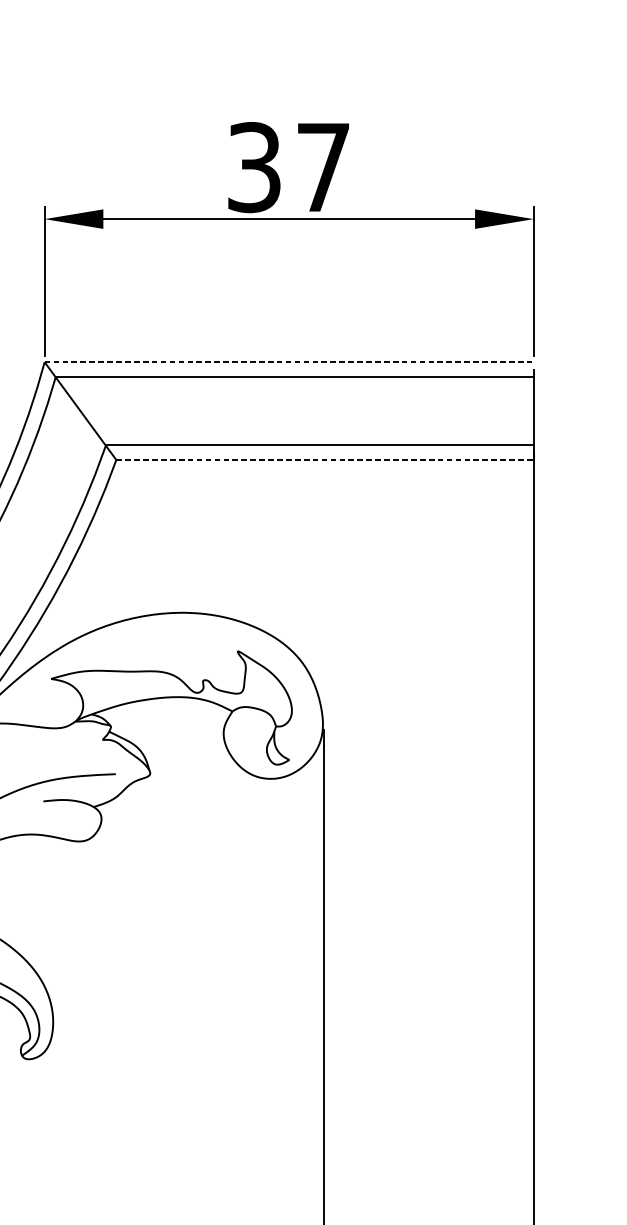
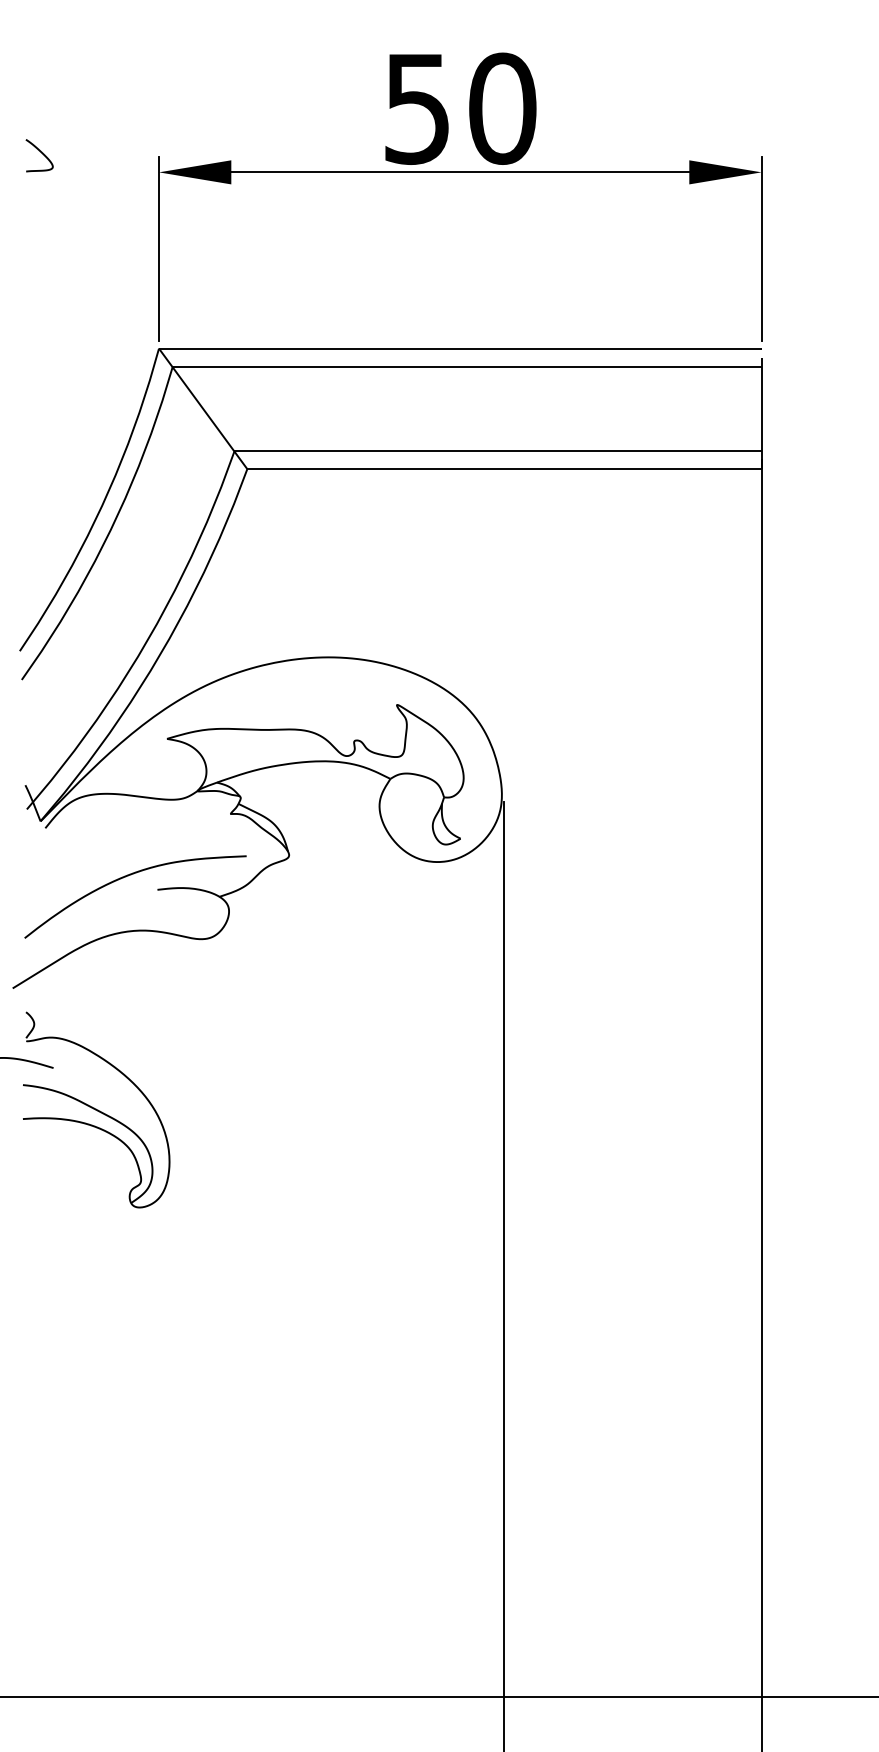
text: (289, 167) -> (460, 108), 37 -> 50
line: (289, 362) -> (460, 348), dashed -> solid
line: (325, 460) -> (504, 469), dashed -> solid

